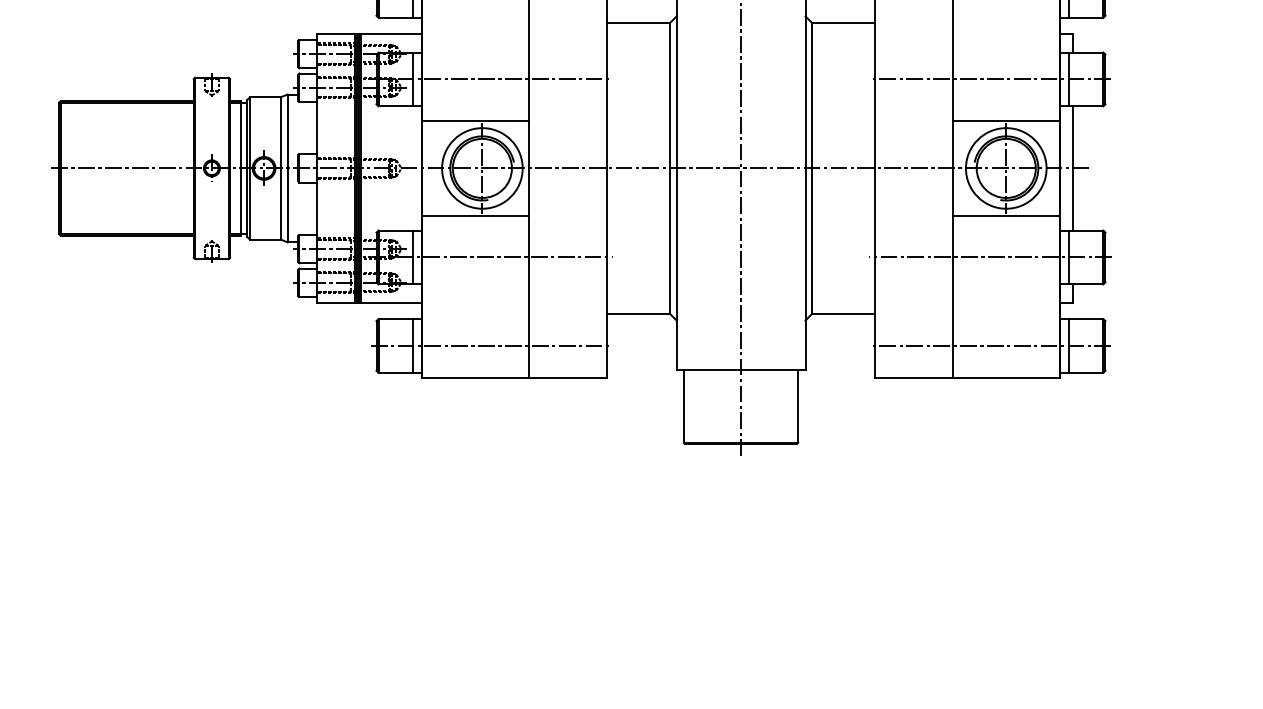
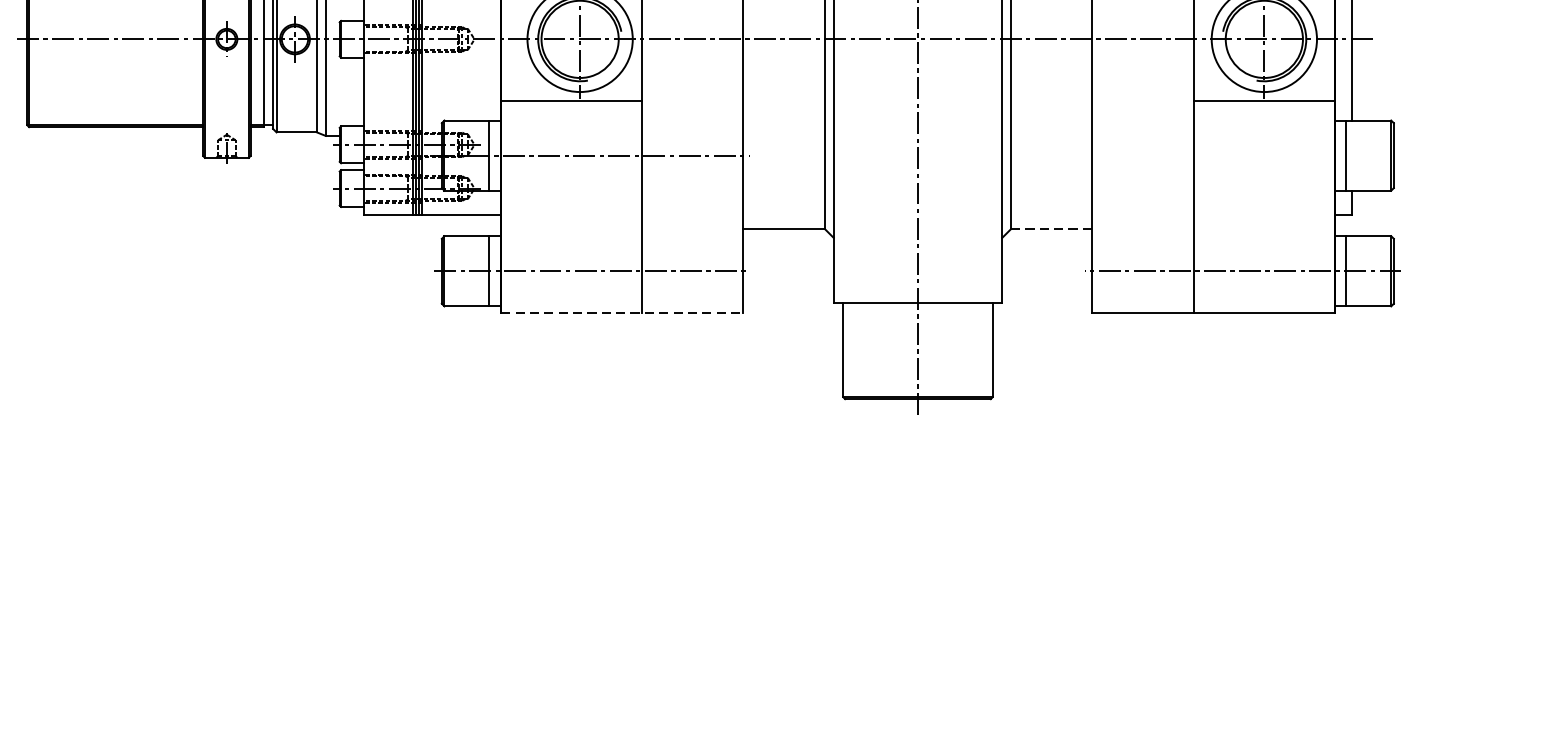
line: (990, 257) -> (1243, 155), removed
line: (843, 313) -> (1051, 228), solid -> dashed
line: (514, 378) -> (622, 313), solid -> dashed

